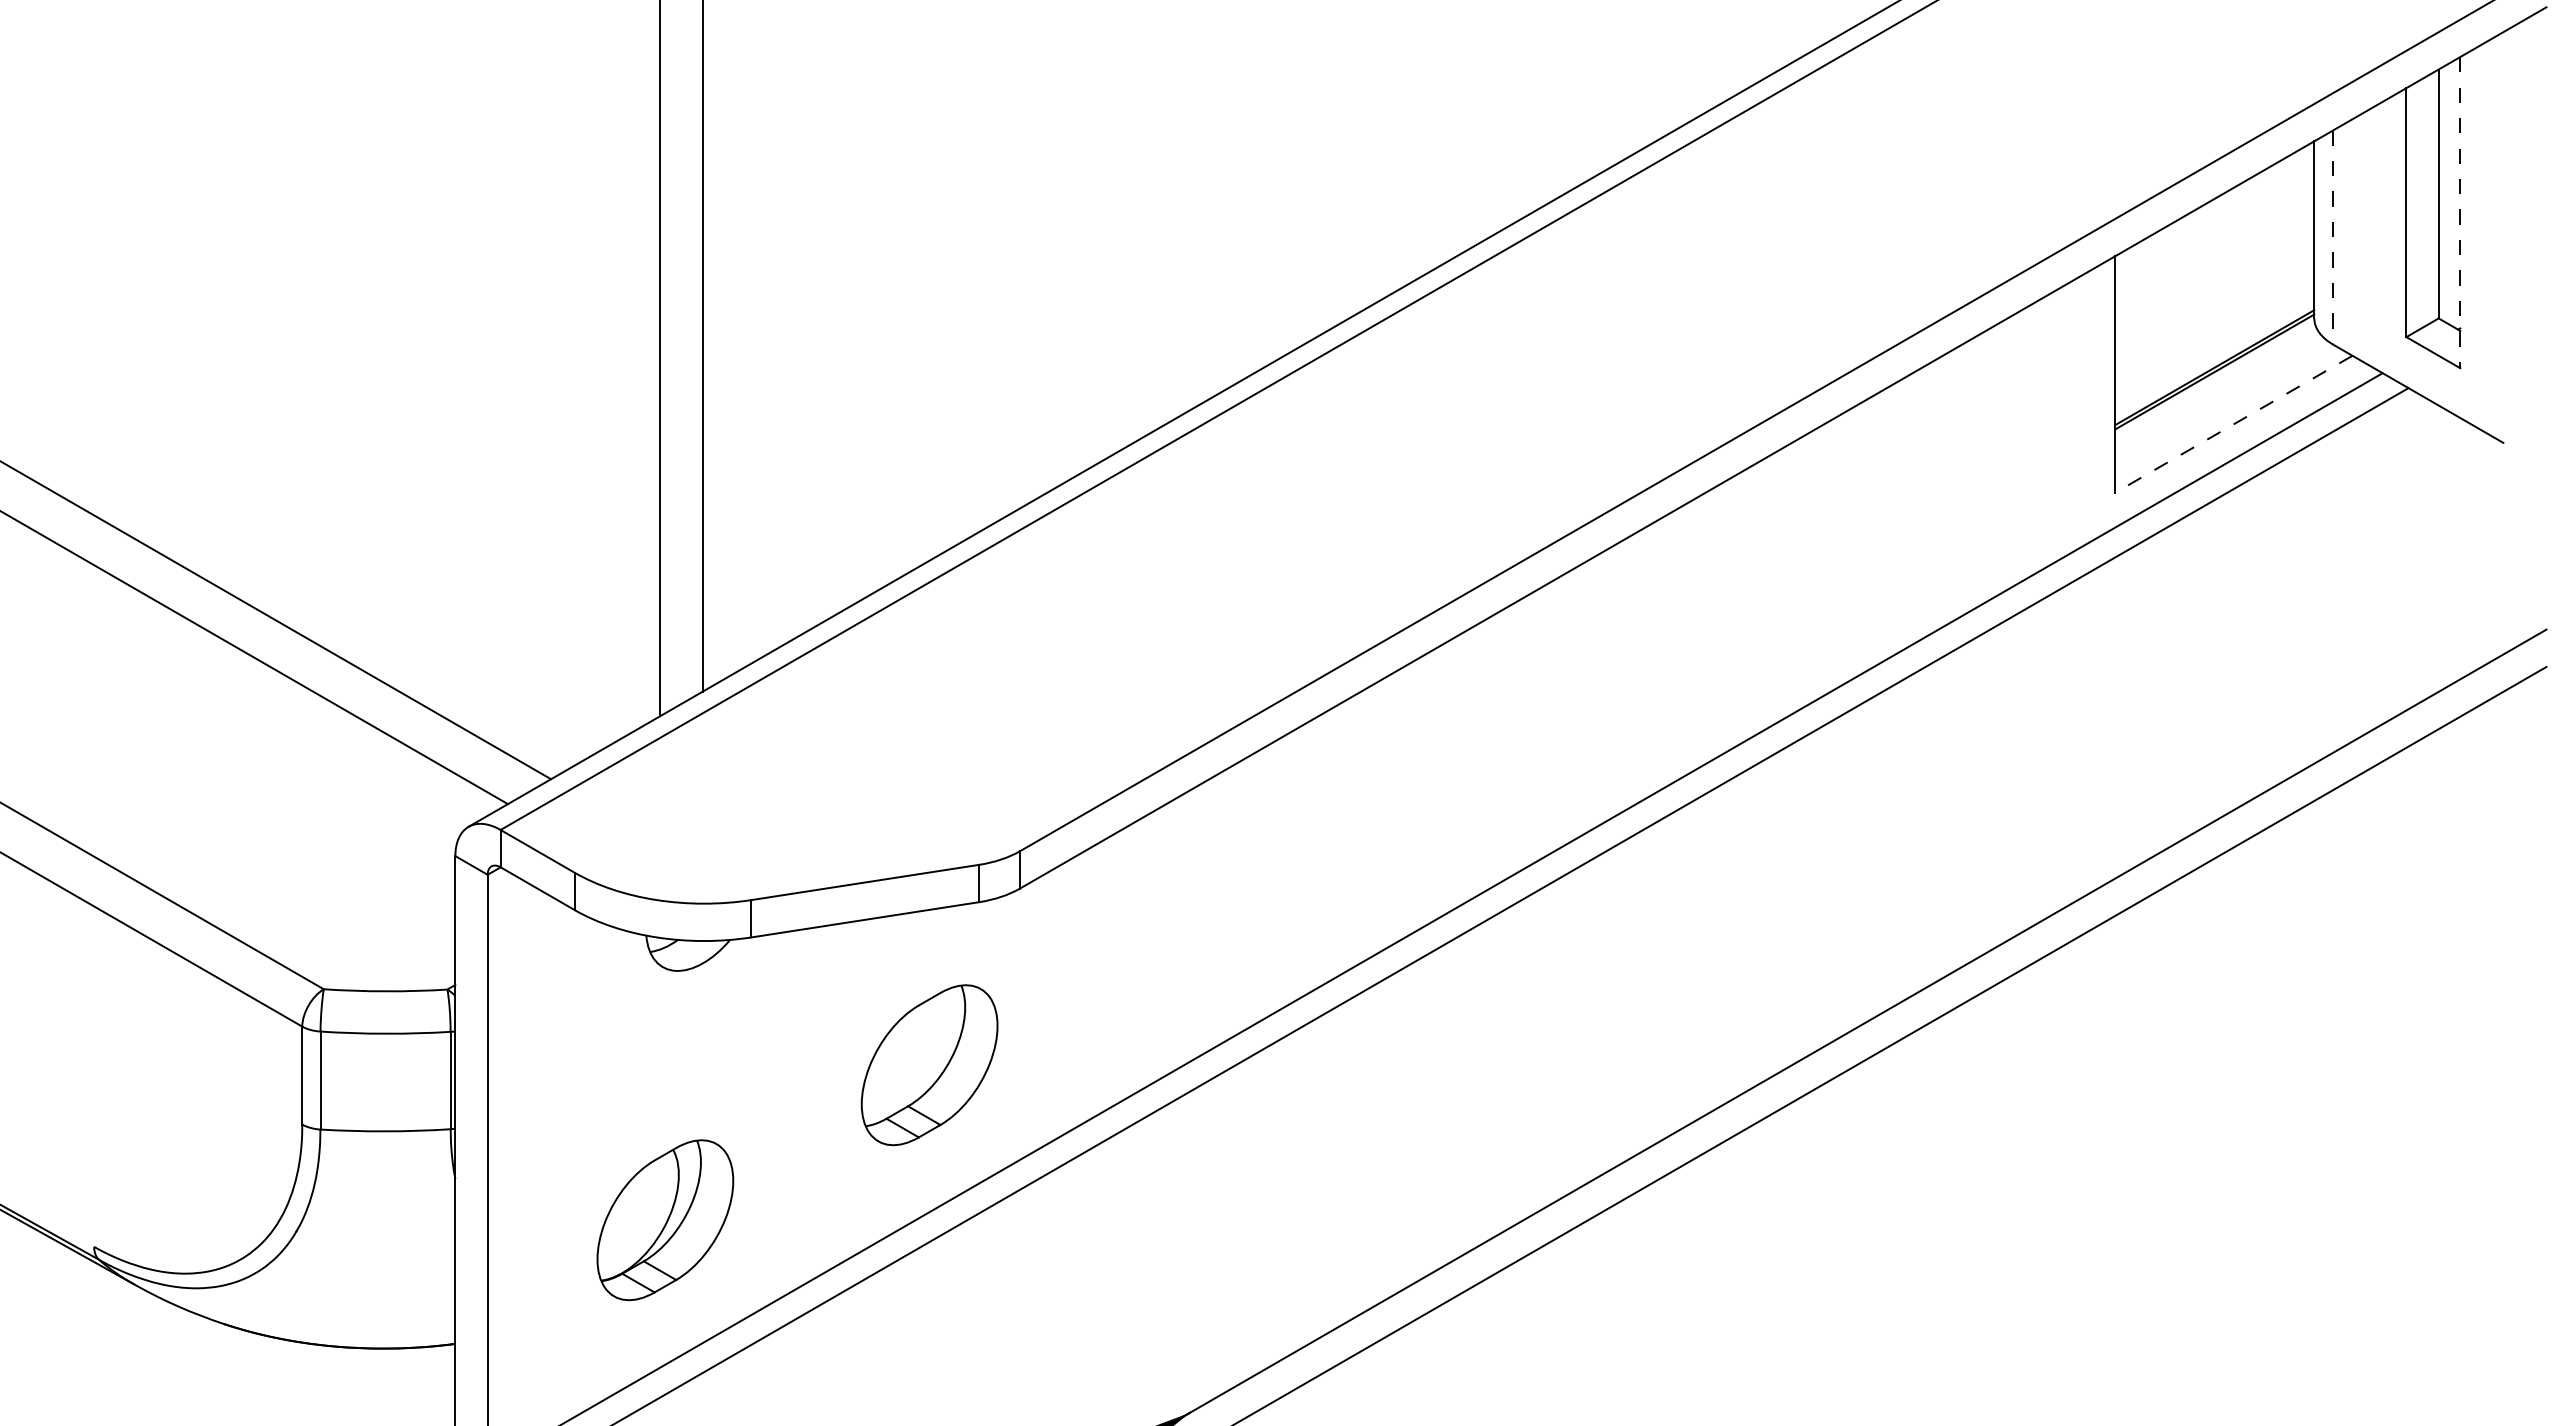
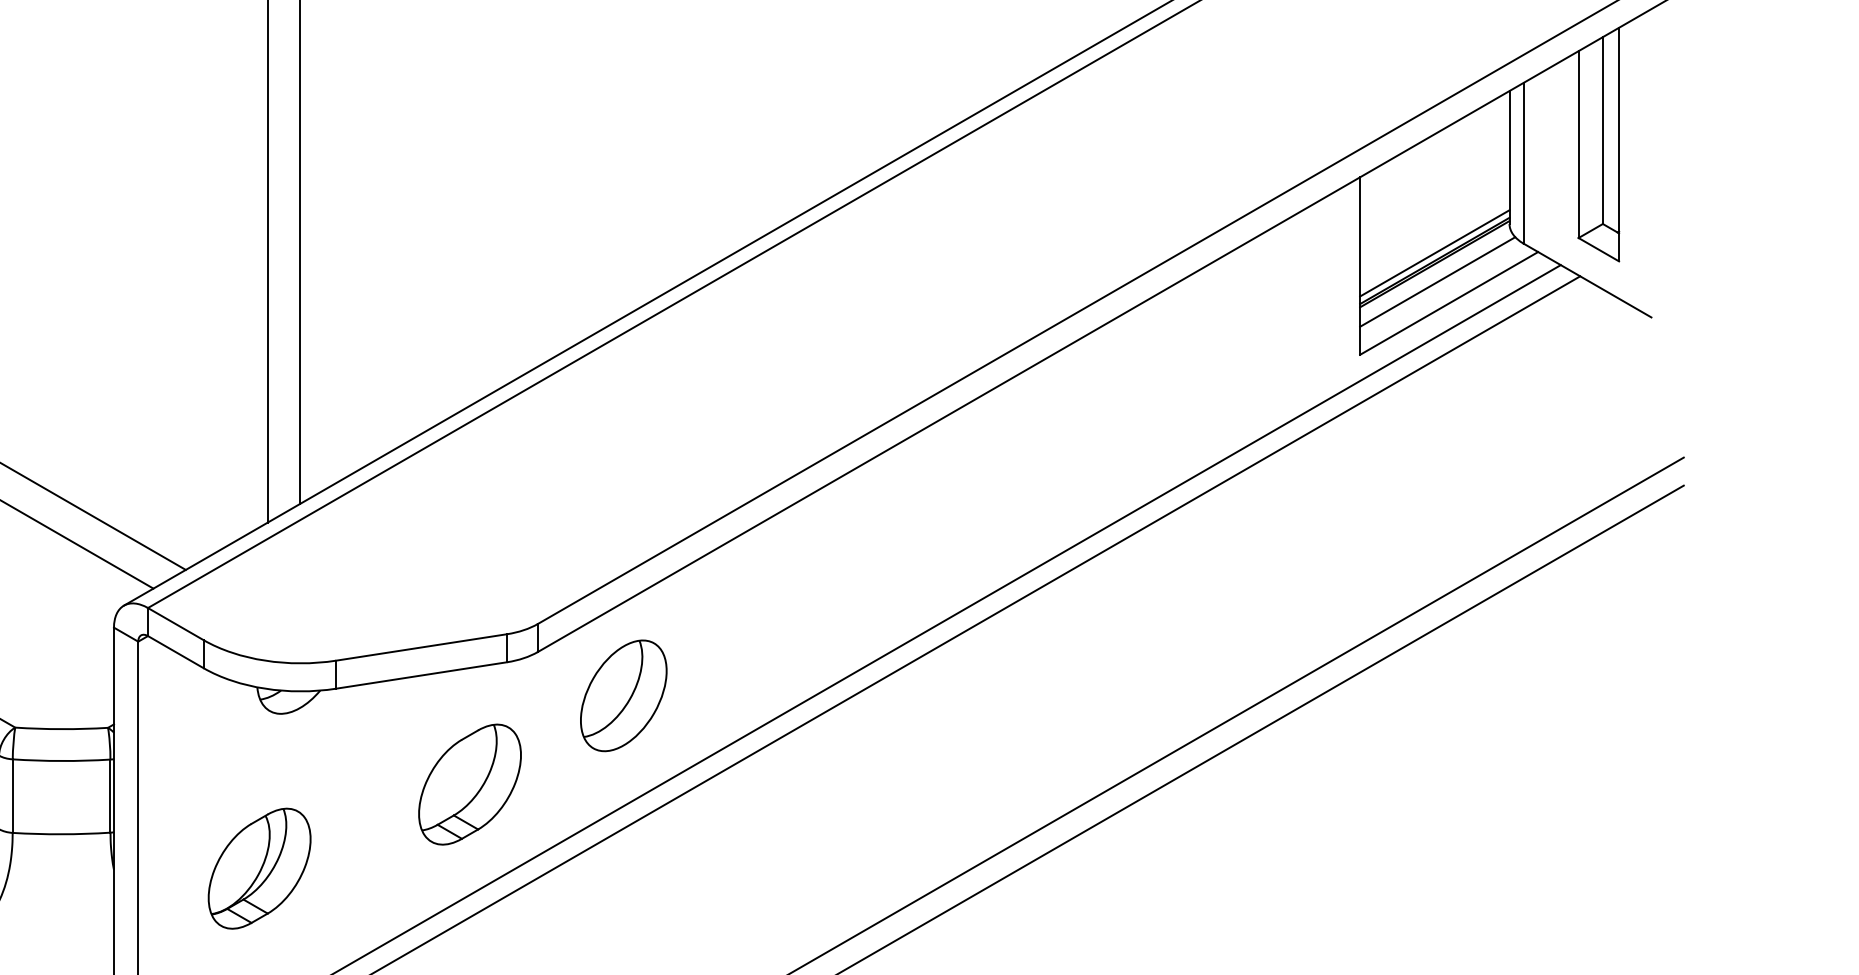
line: (2460, 212) -> (1619, 144), dashed -> solid
line: (2333, 238) -> (1523, 164), dashed -> solid
line: (2214, 357) -> (1434, 253), added
line: (2218, 395) -> (1437, 281), added
line: (2233, 424) -> (1448, 303), dashed -> solid
part: (1134, 946) -> (623, 695), added
part: (665, 1220) -> (259, 868), moved

